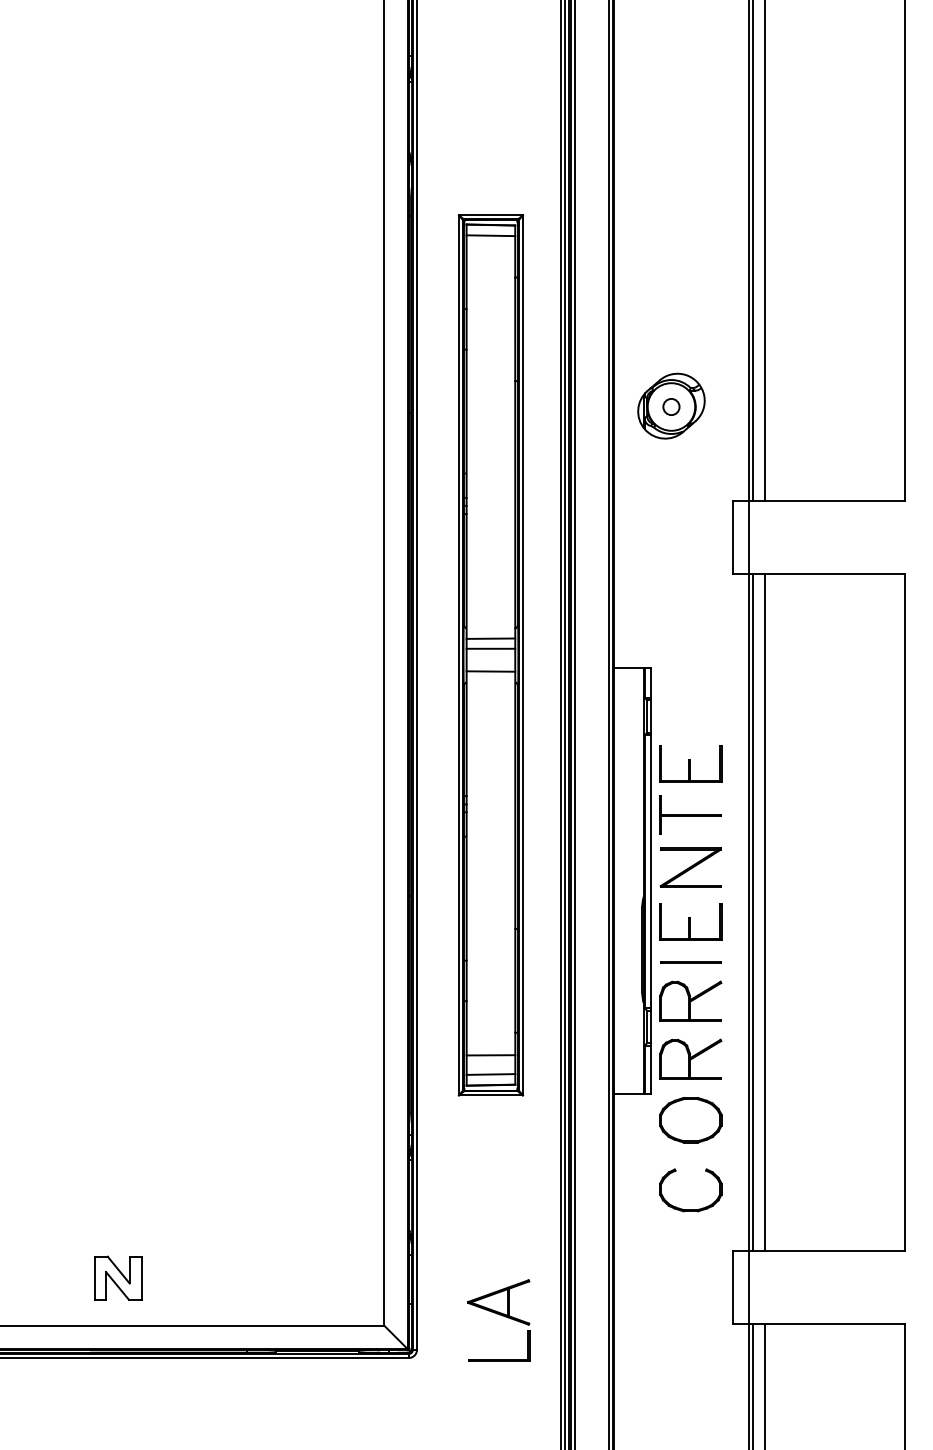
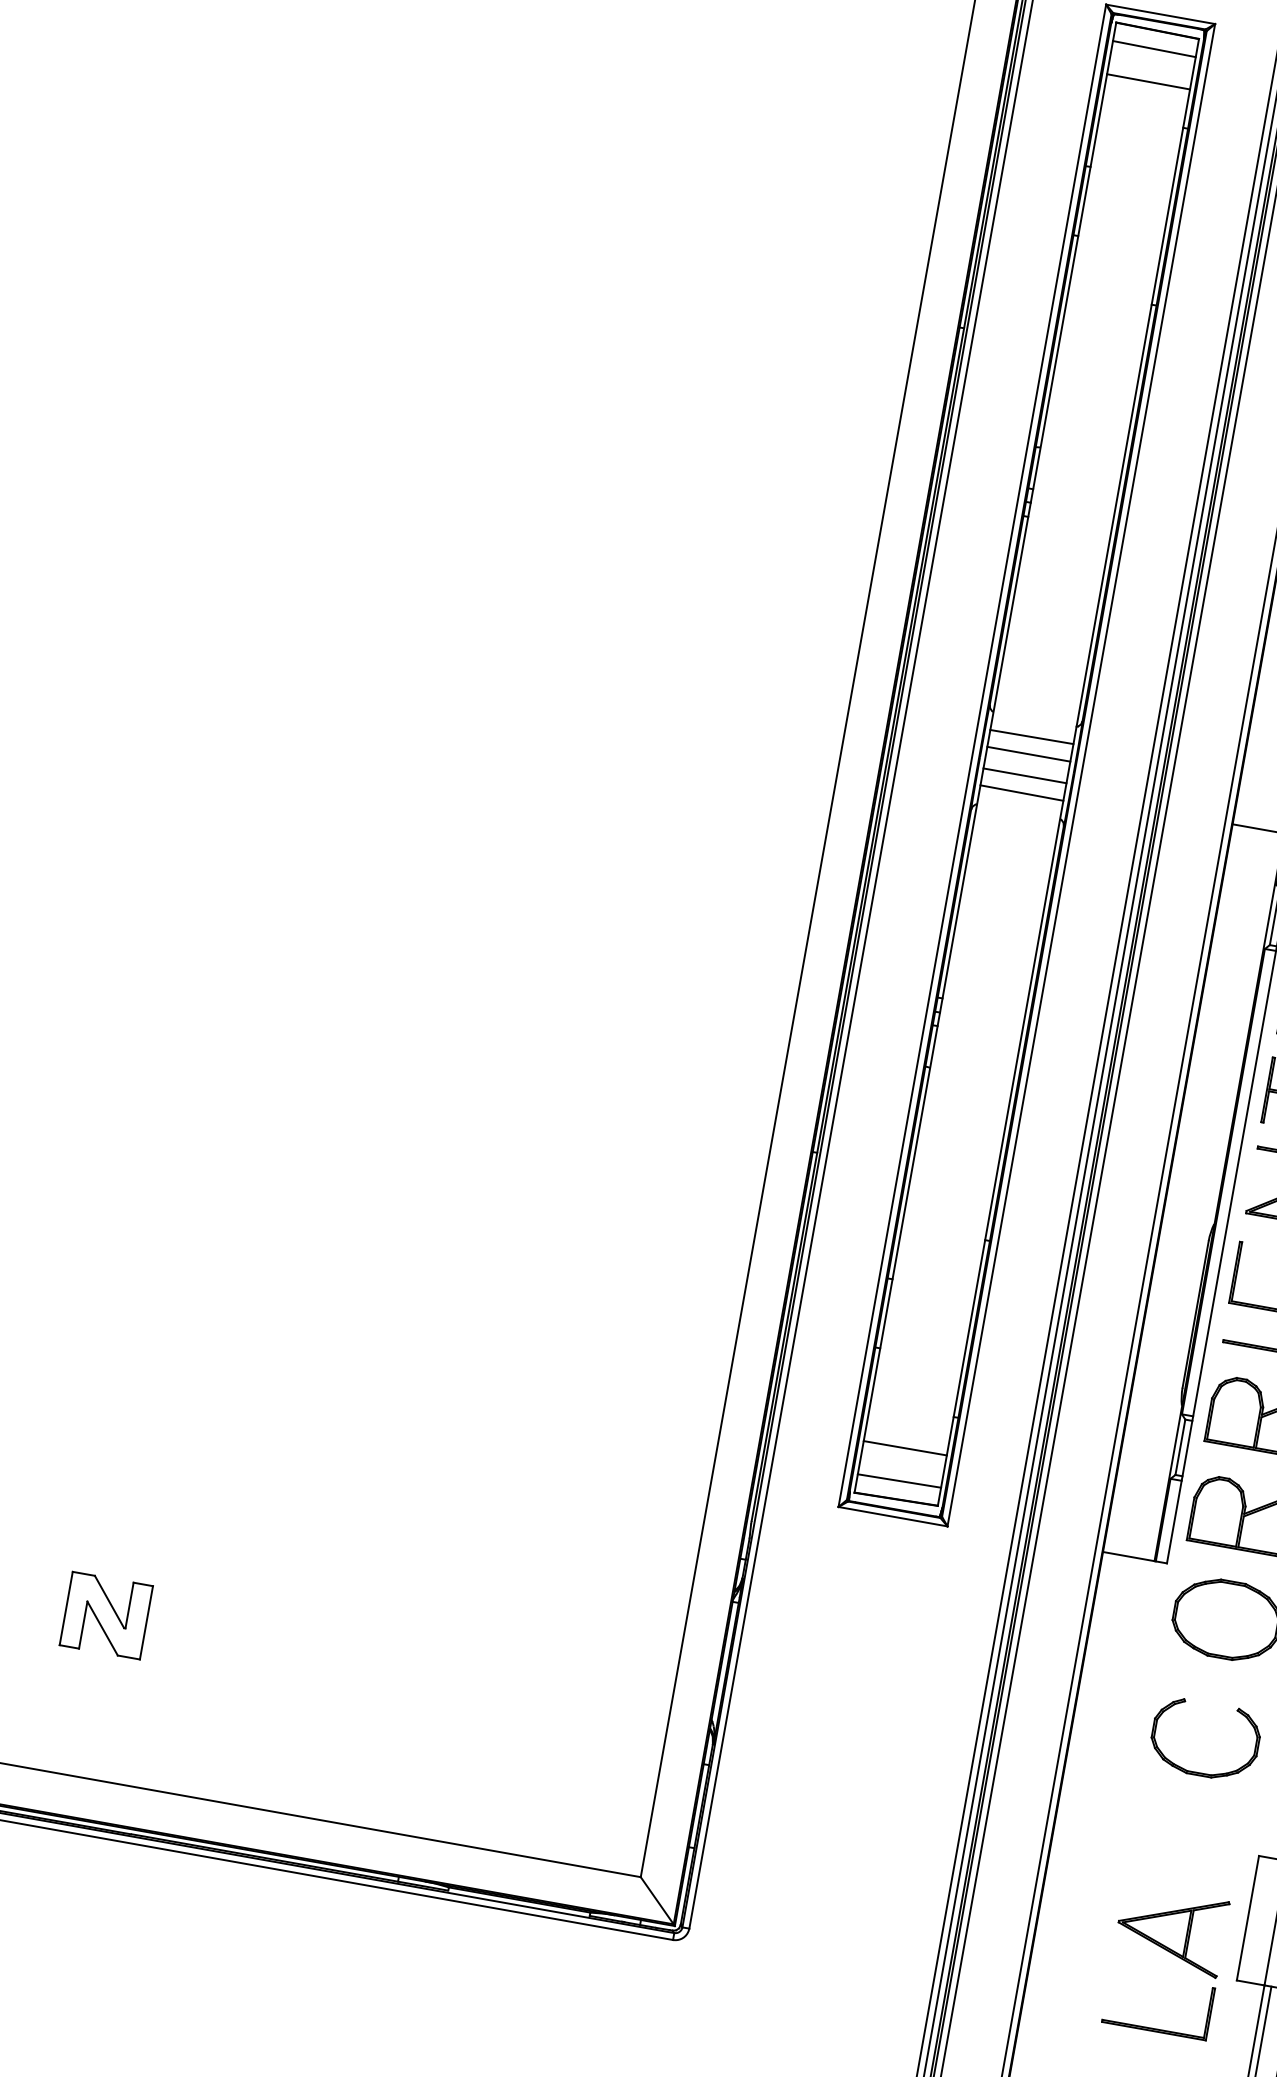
line: (490, 254) -> (1147, 81), added
line: (490, 661) -> (1024, 775), added
part: (118, 1277) -> (106, 1614), moved
part: (498, 1320) -> (1165, 1961), moved

